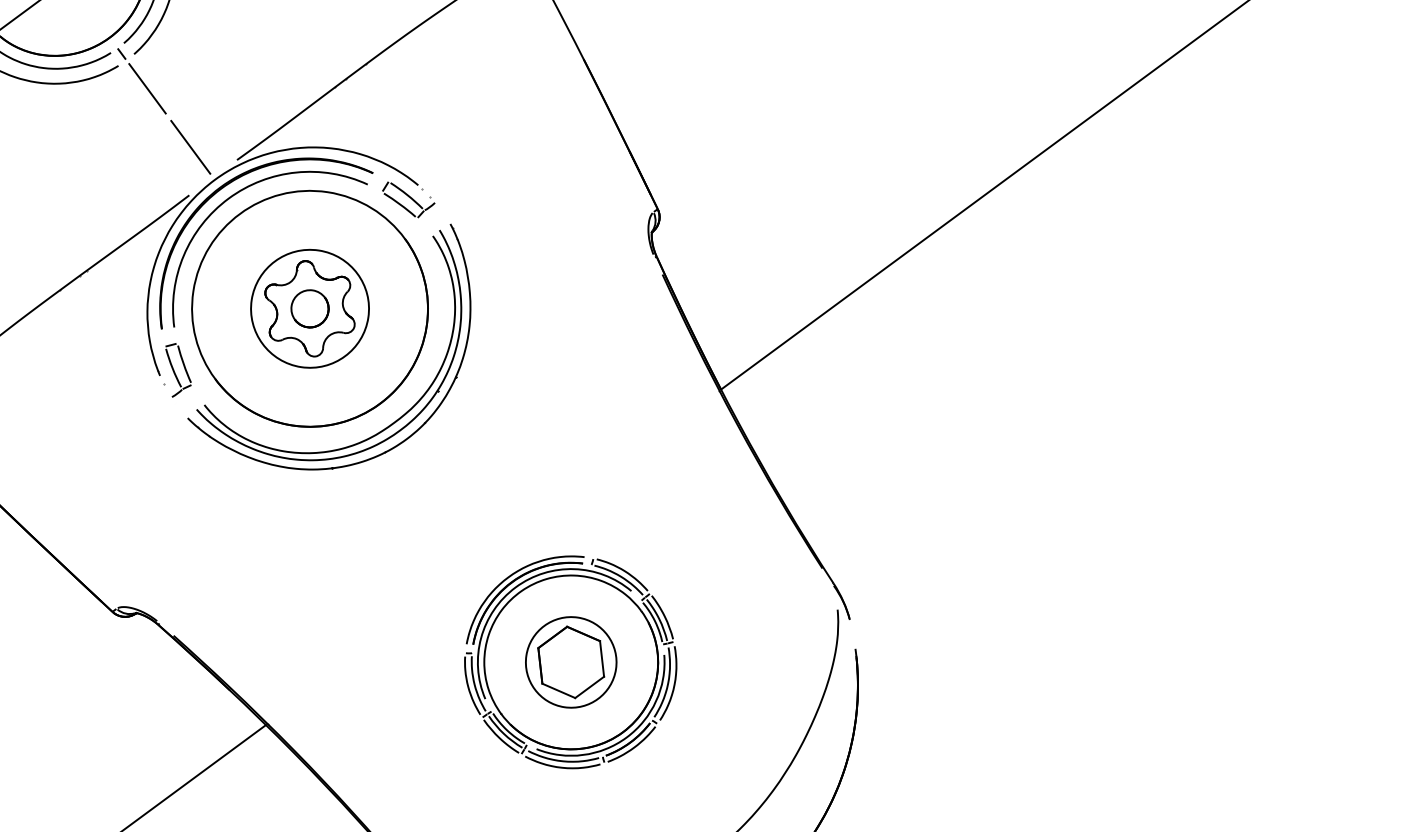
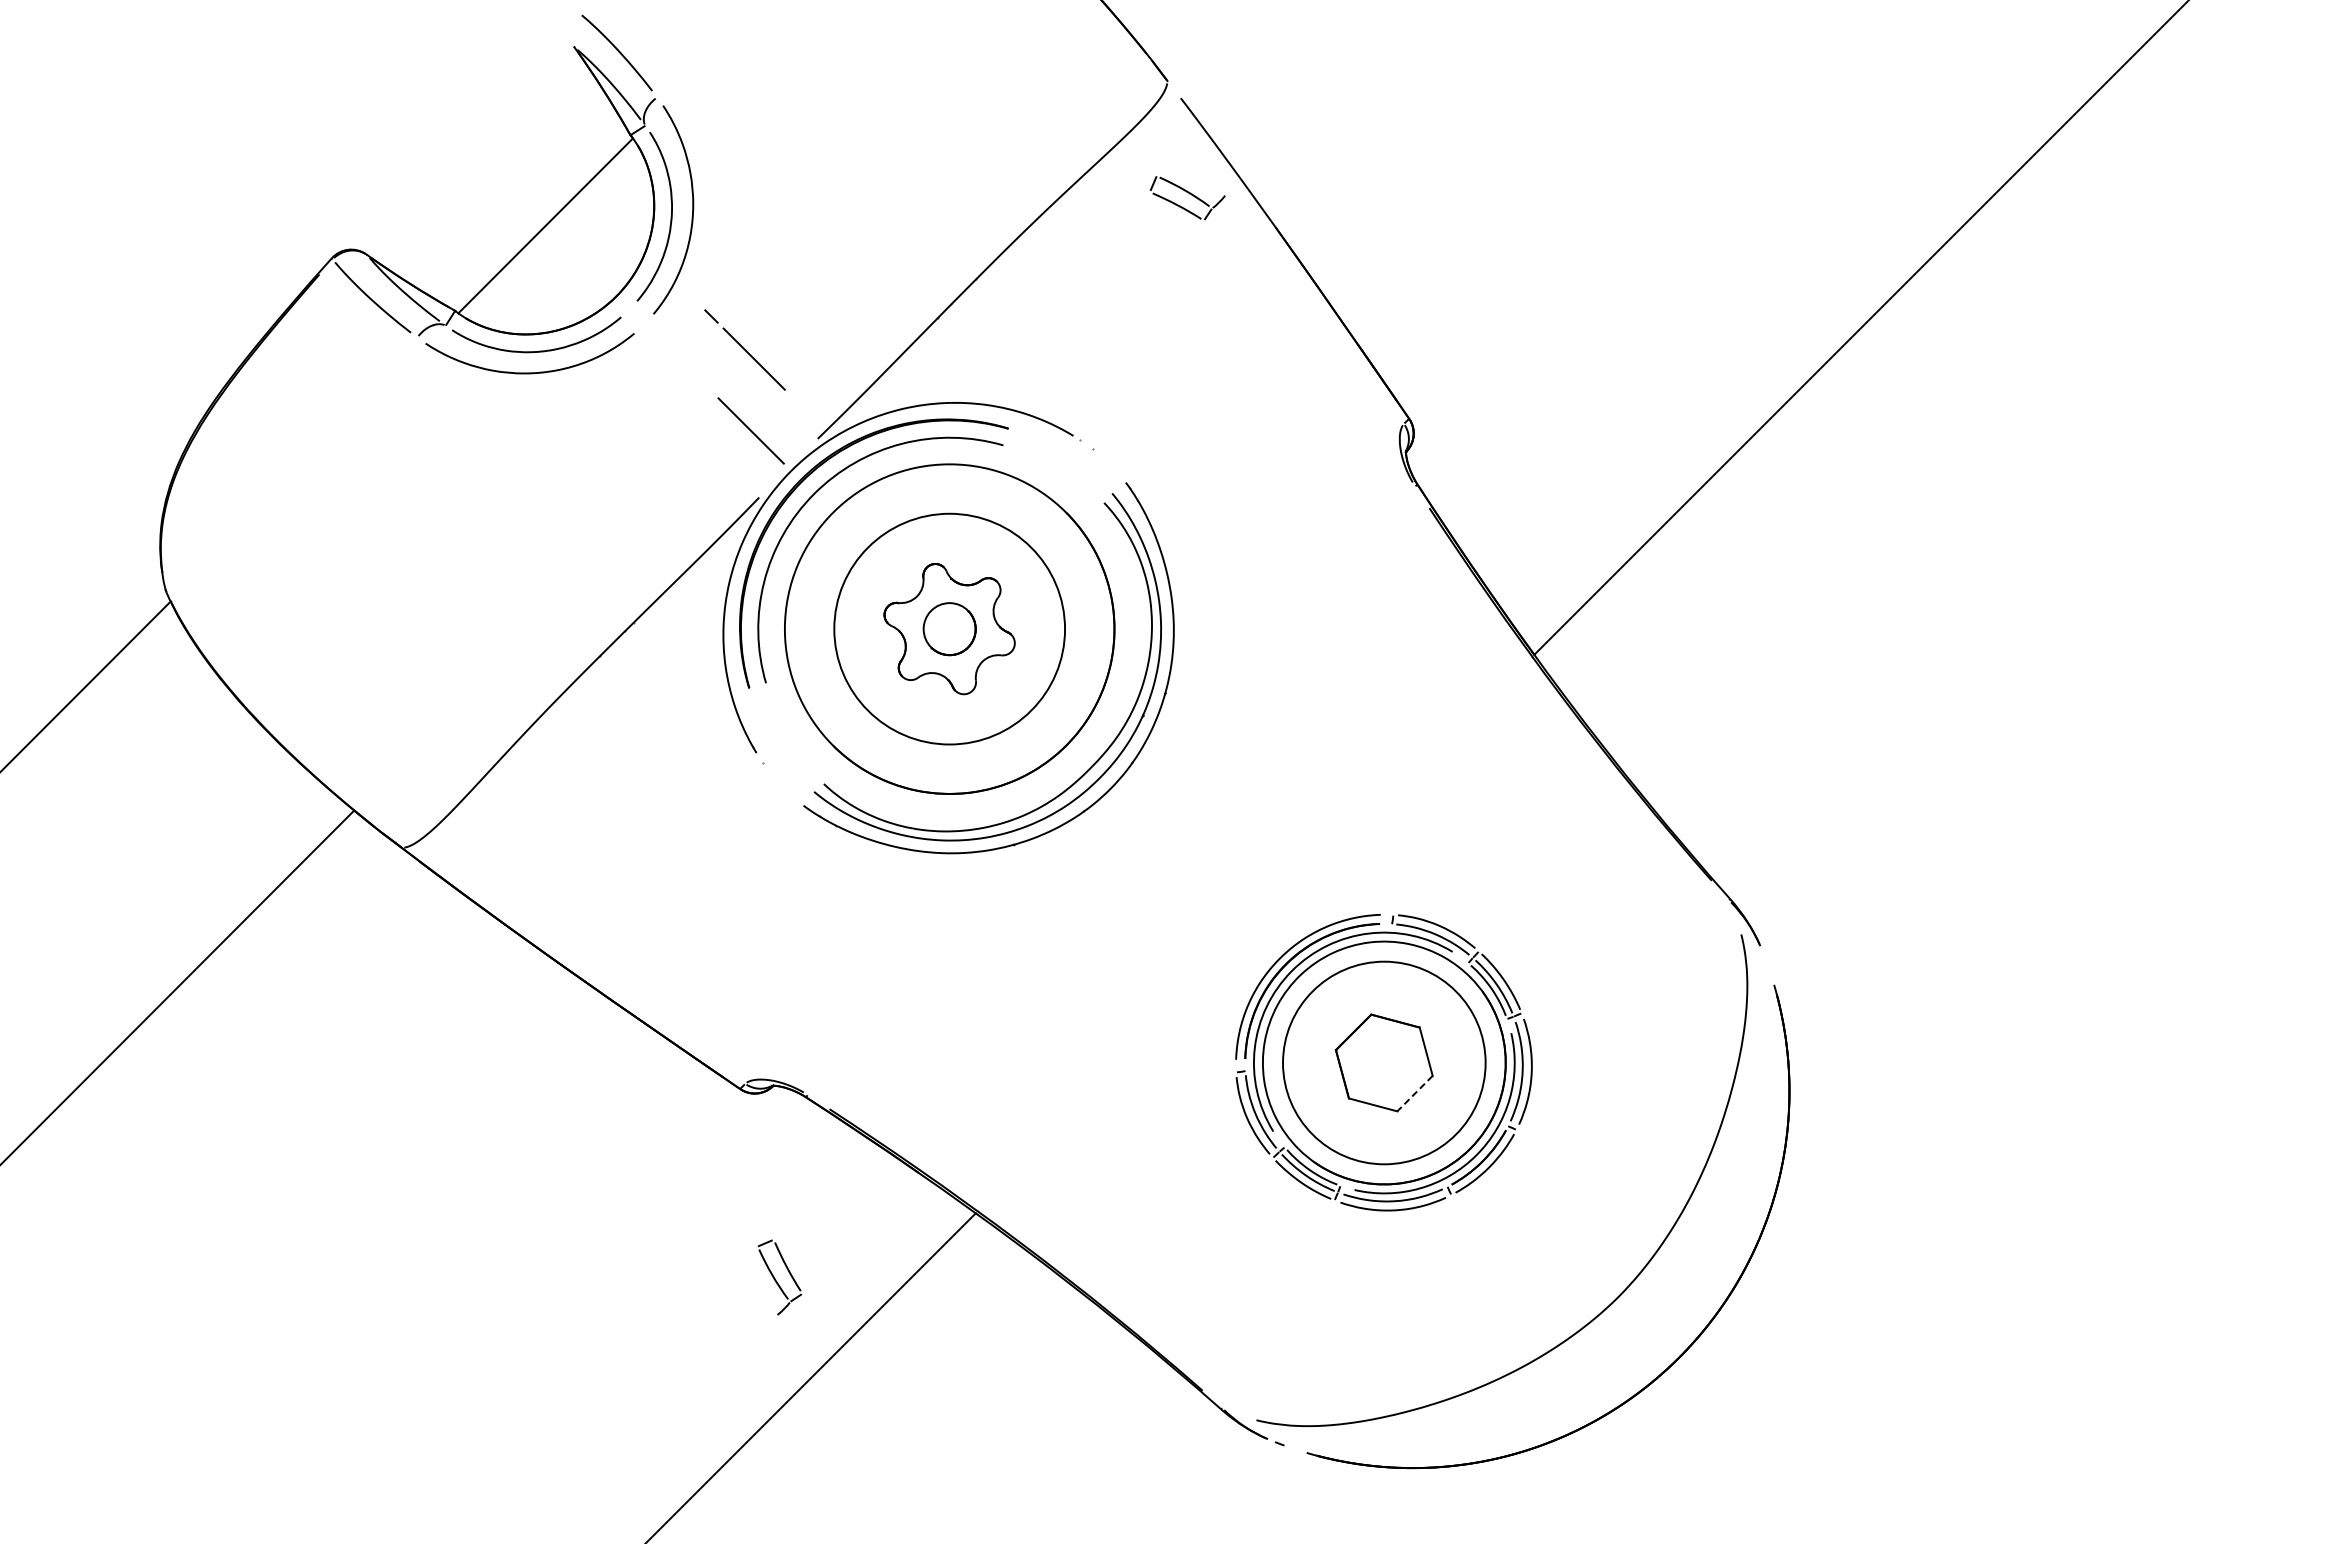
line: (141, 80) -> (744, 349), moved
part: (408, 200) -> (1187, 198), moved
circle: (309, 308) -> (949, 628), size x1.4
part: (177, 370) -> (779, 1277), moved
circle: (571, 662) -> (1384, 1062), size x1.6
line: (589, 687) -> (1414, 1094), solid -> dashed

